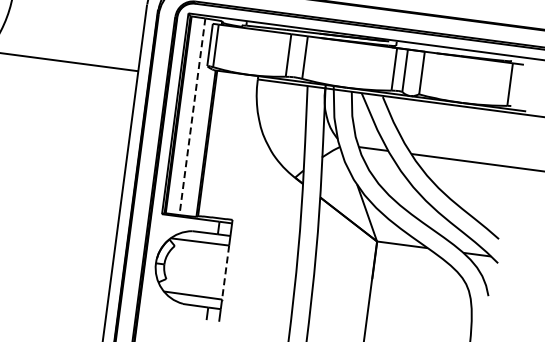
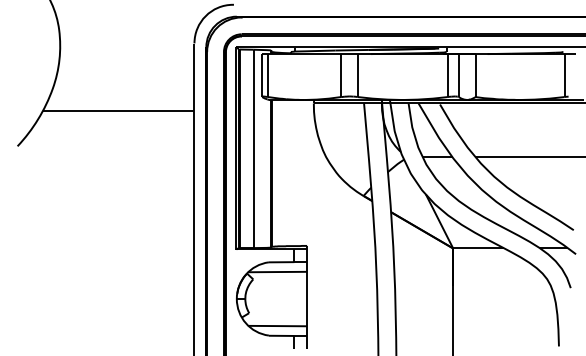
line: (192, 117) -> (253, 149), dashed -> solid
line: (225, 273) -> (307, 299), dashed -> solid

